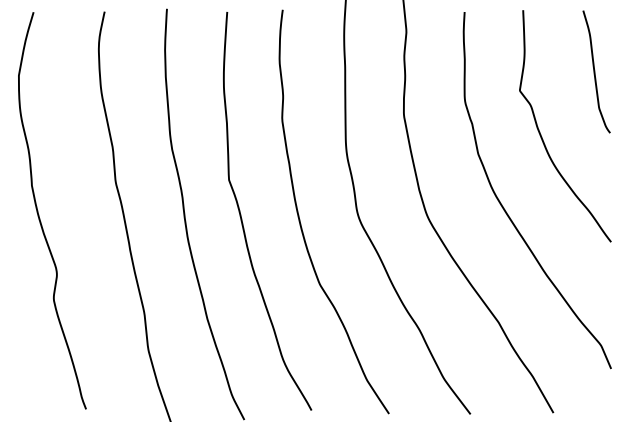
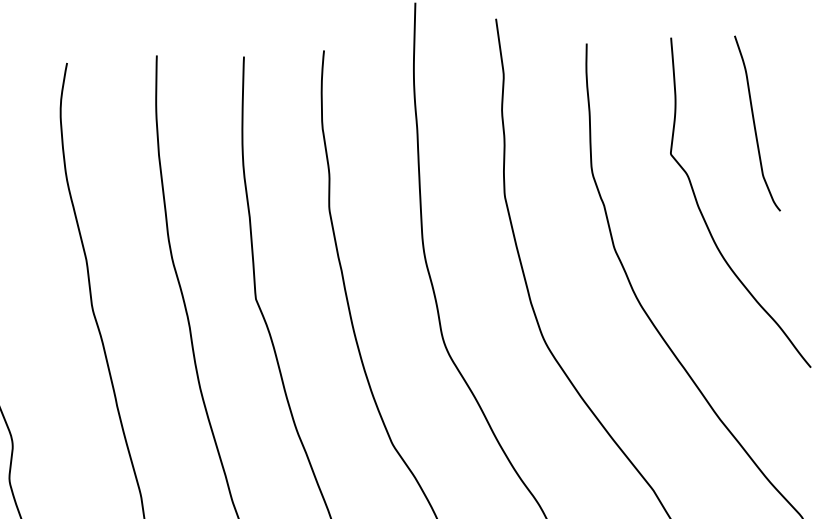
curve: (595, 71) -> (755, 123), moved

